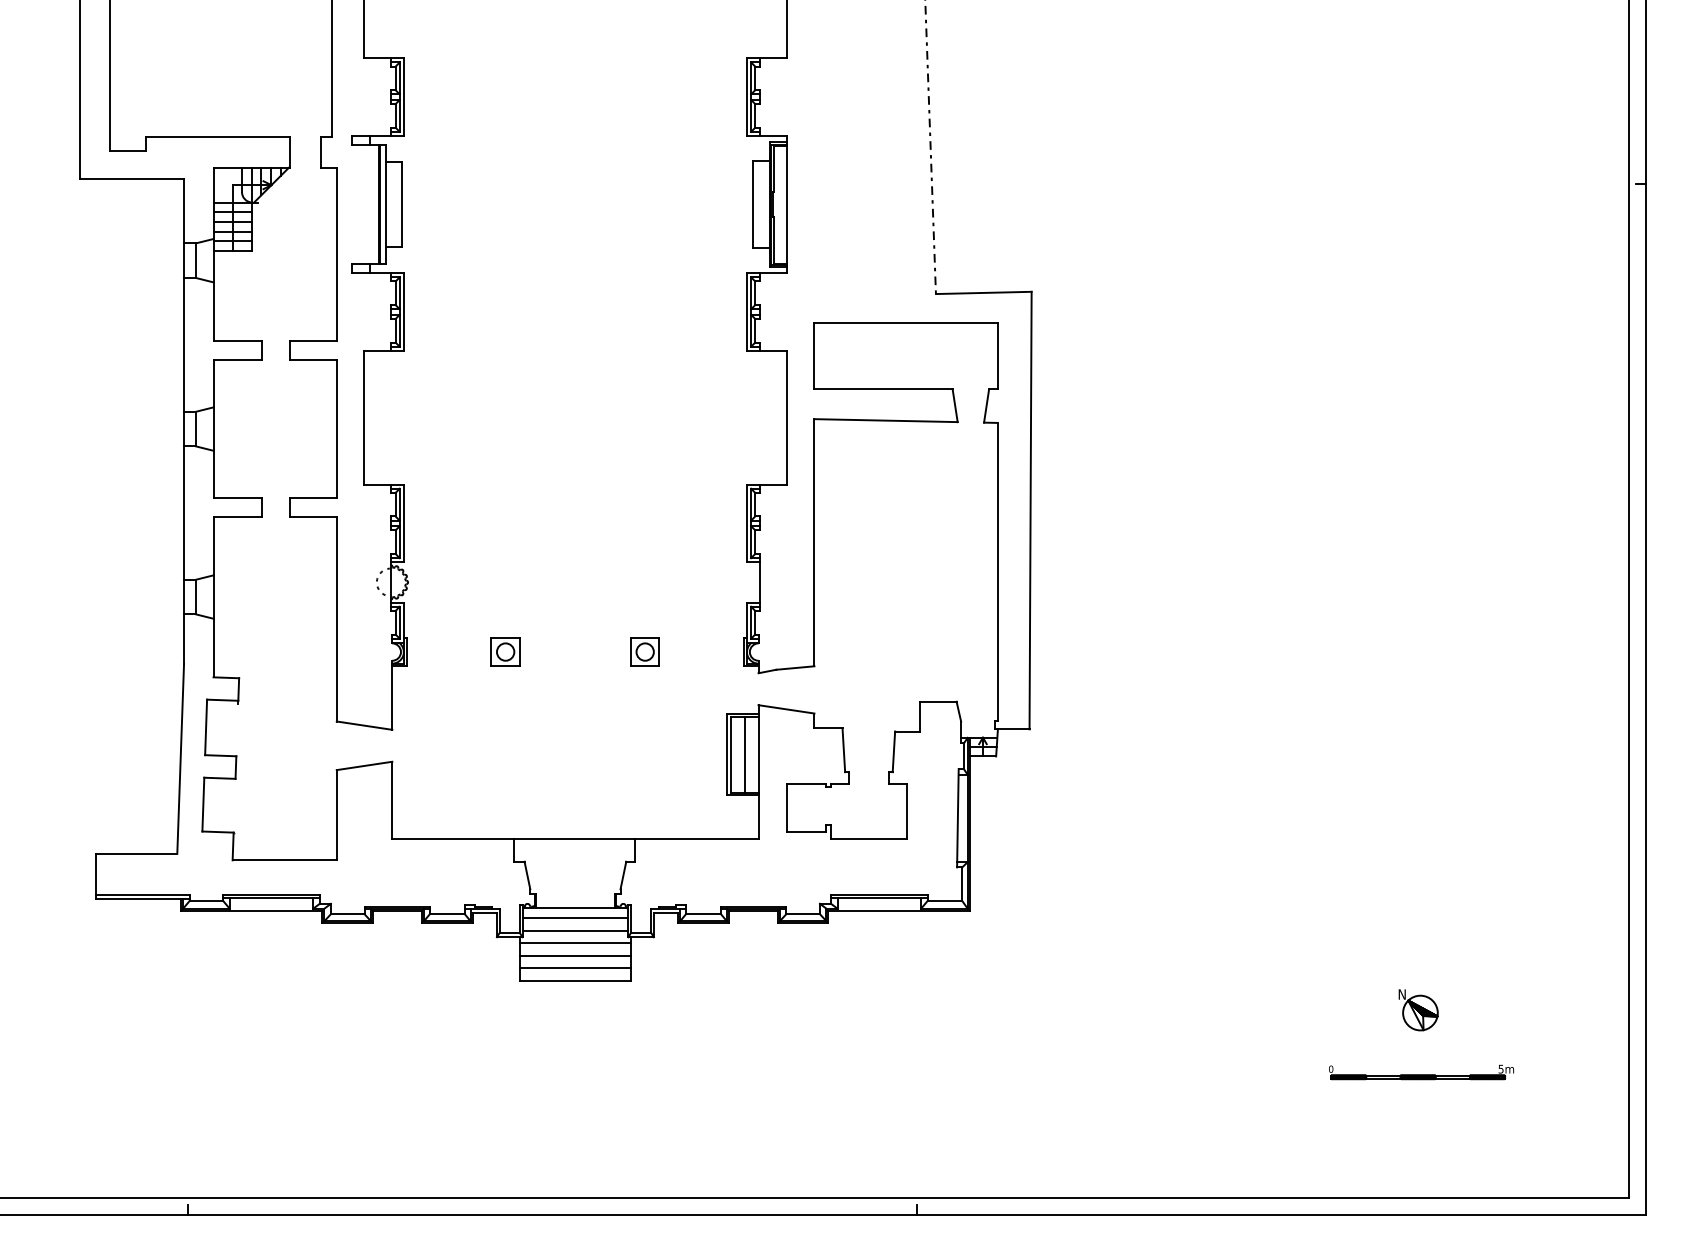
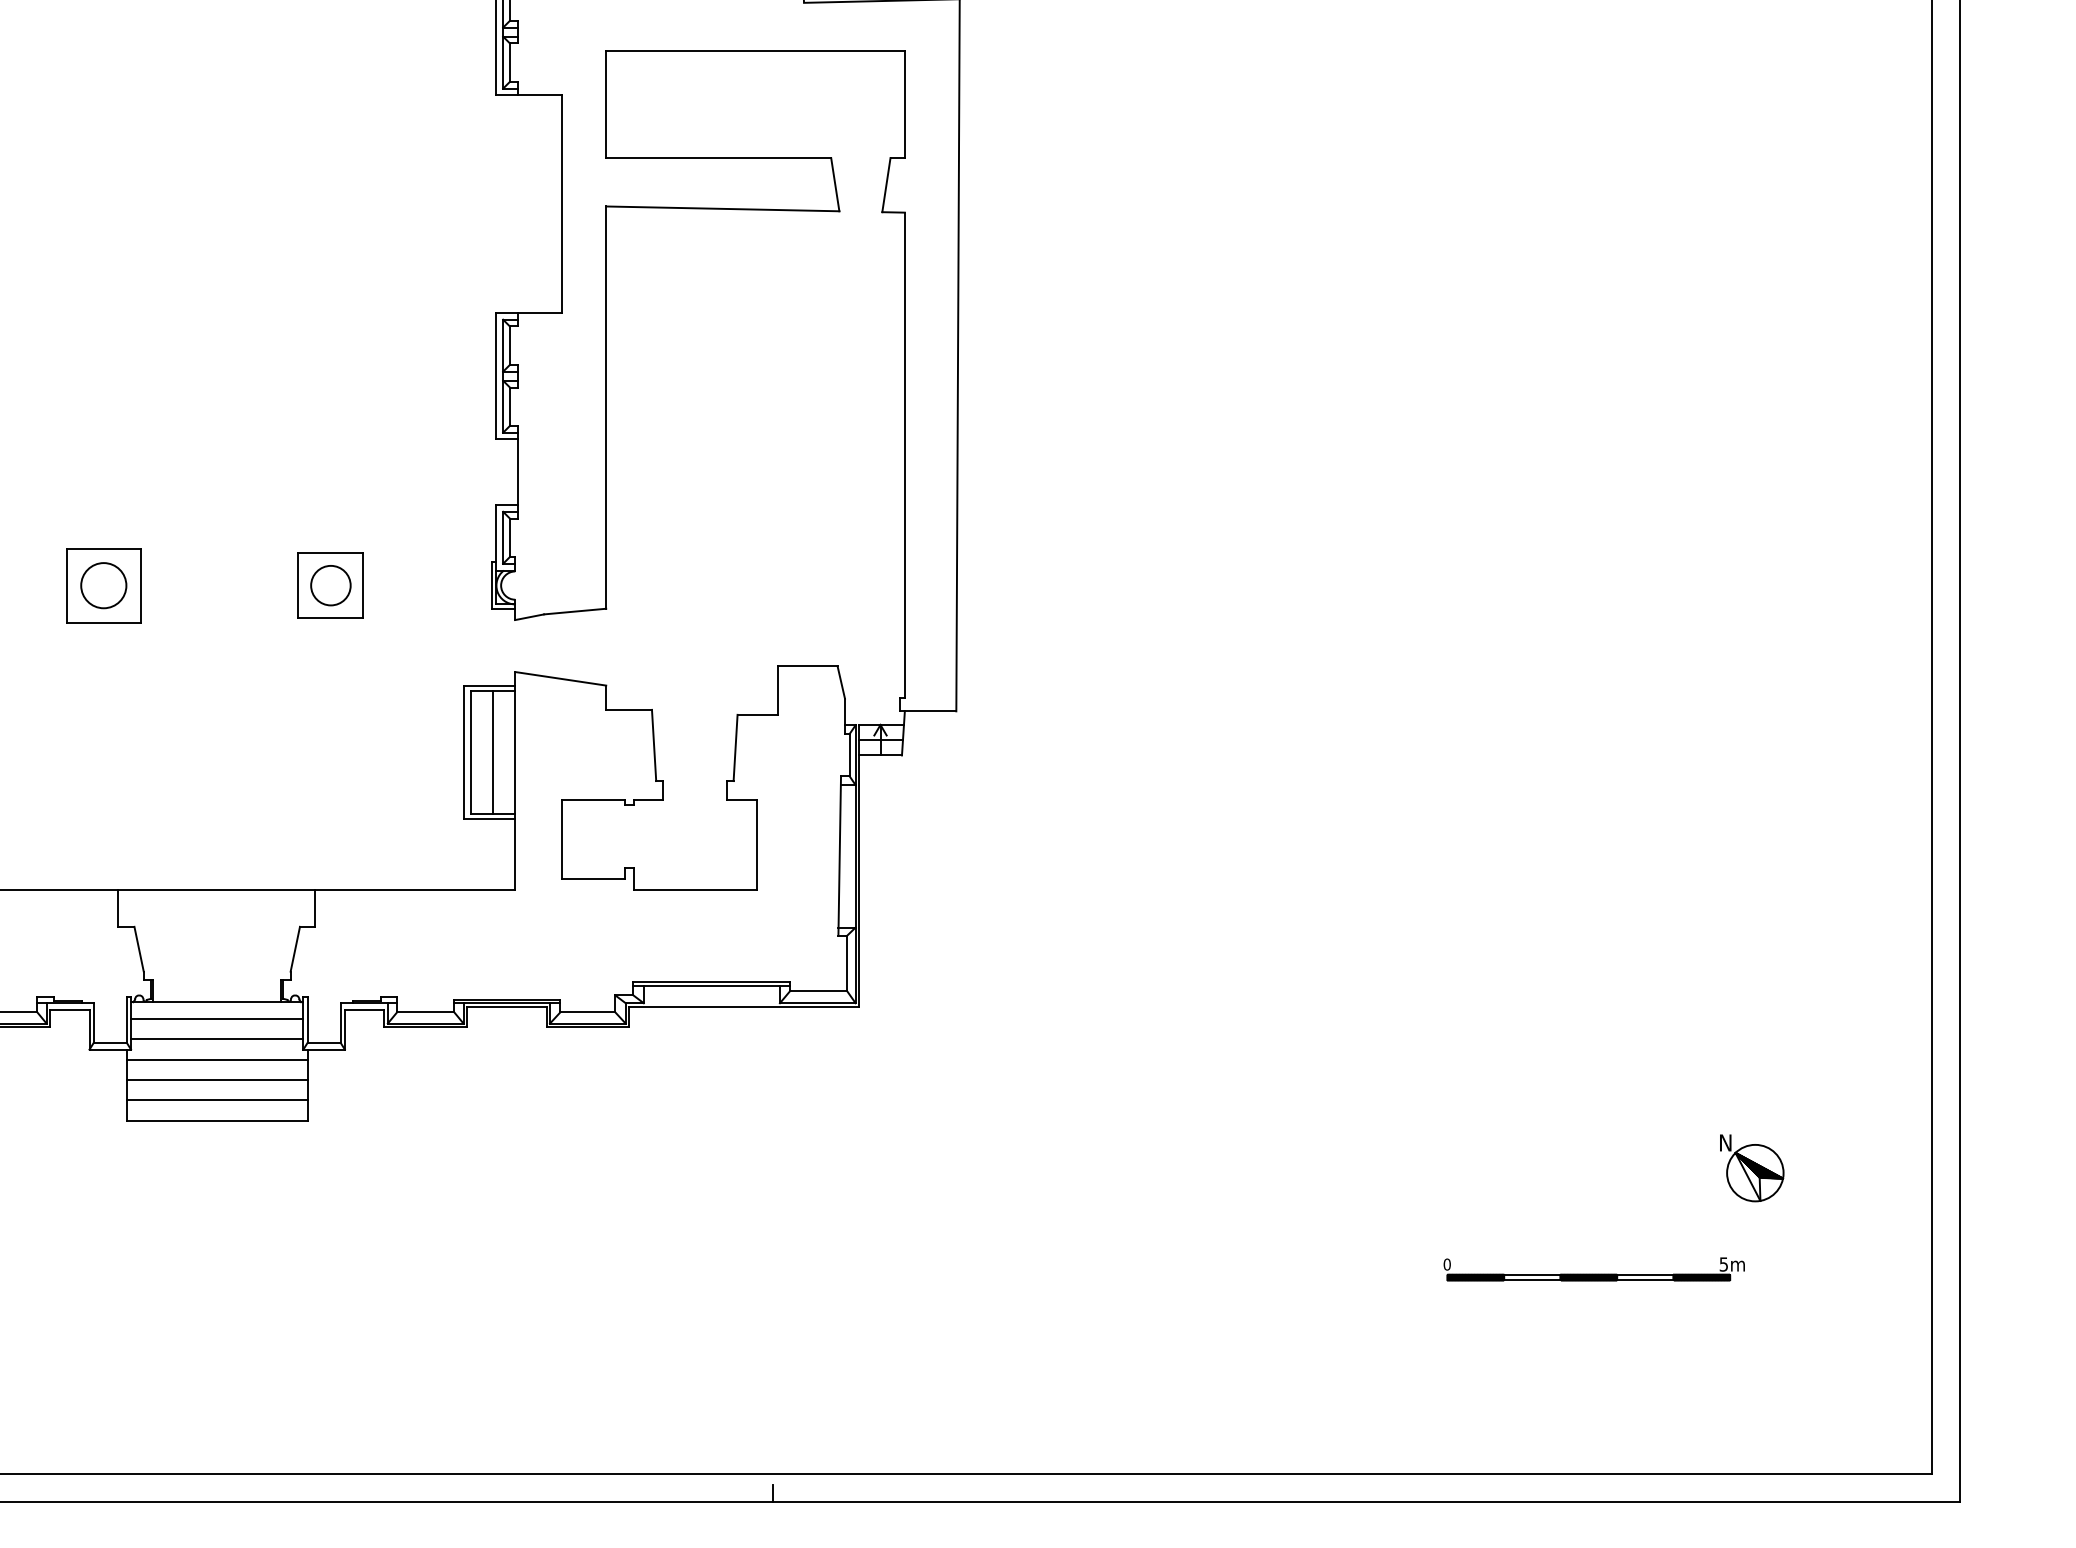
part: (505, 651) -> (103, 584), size x1.6
part: (644, 651) -> (329, 584), size x1.4
part: (1418, 1010) -> (1752, 1168), moved

